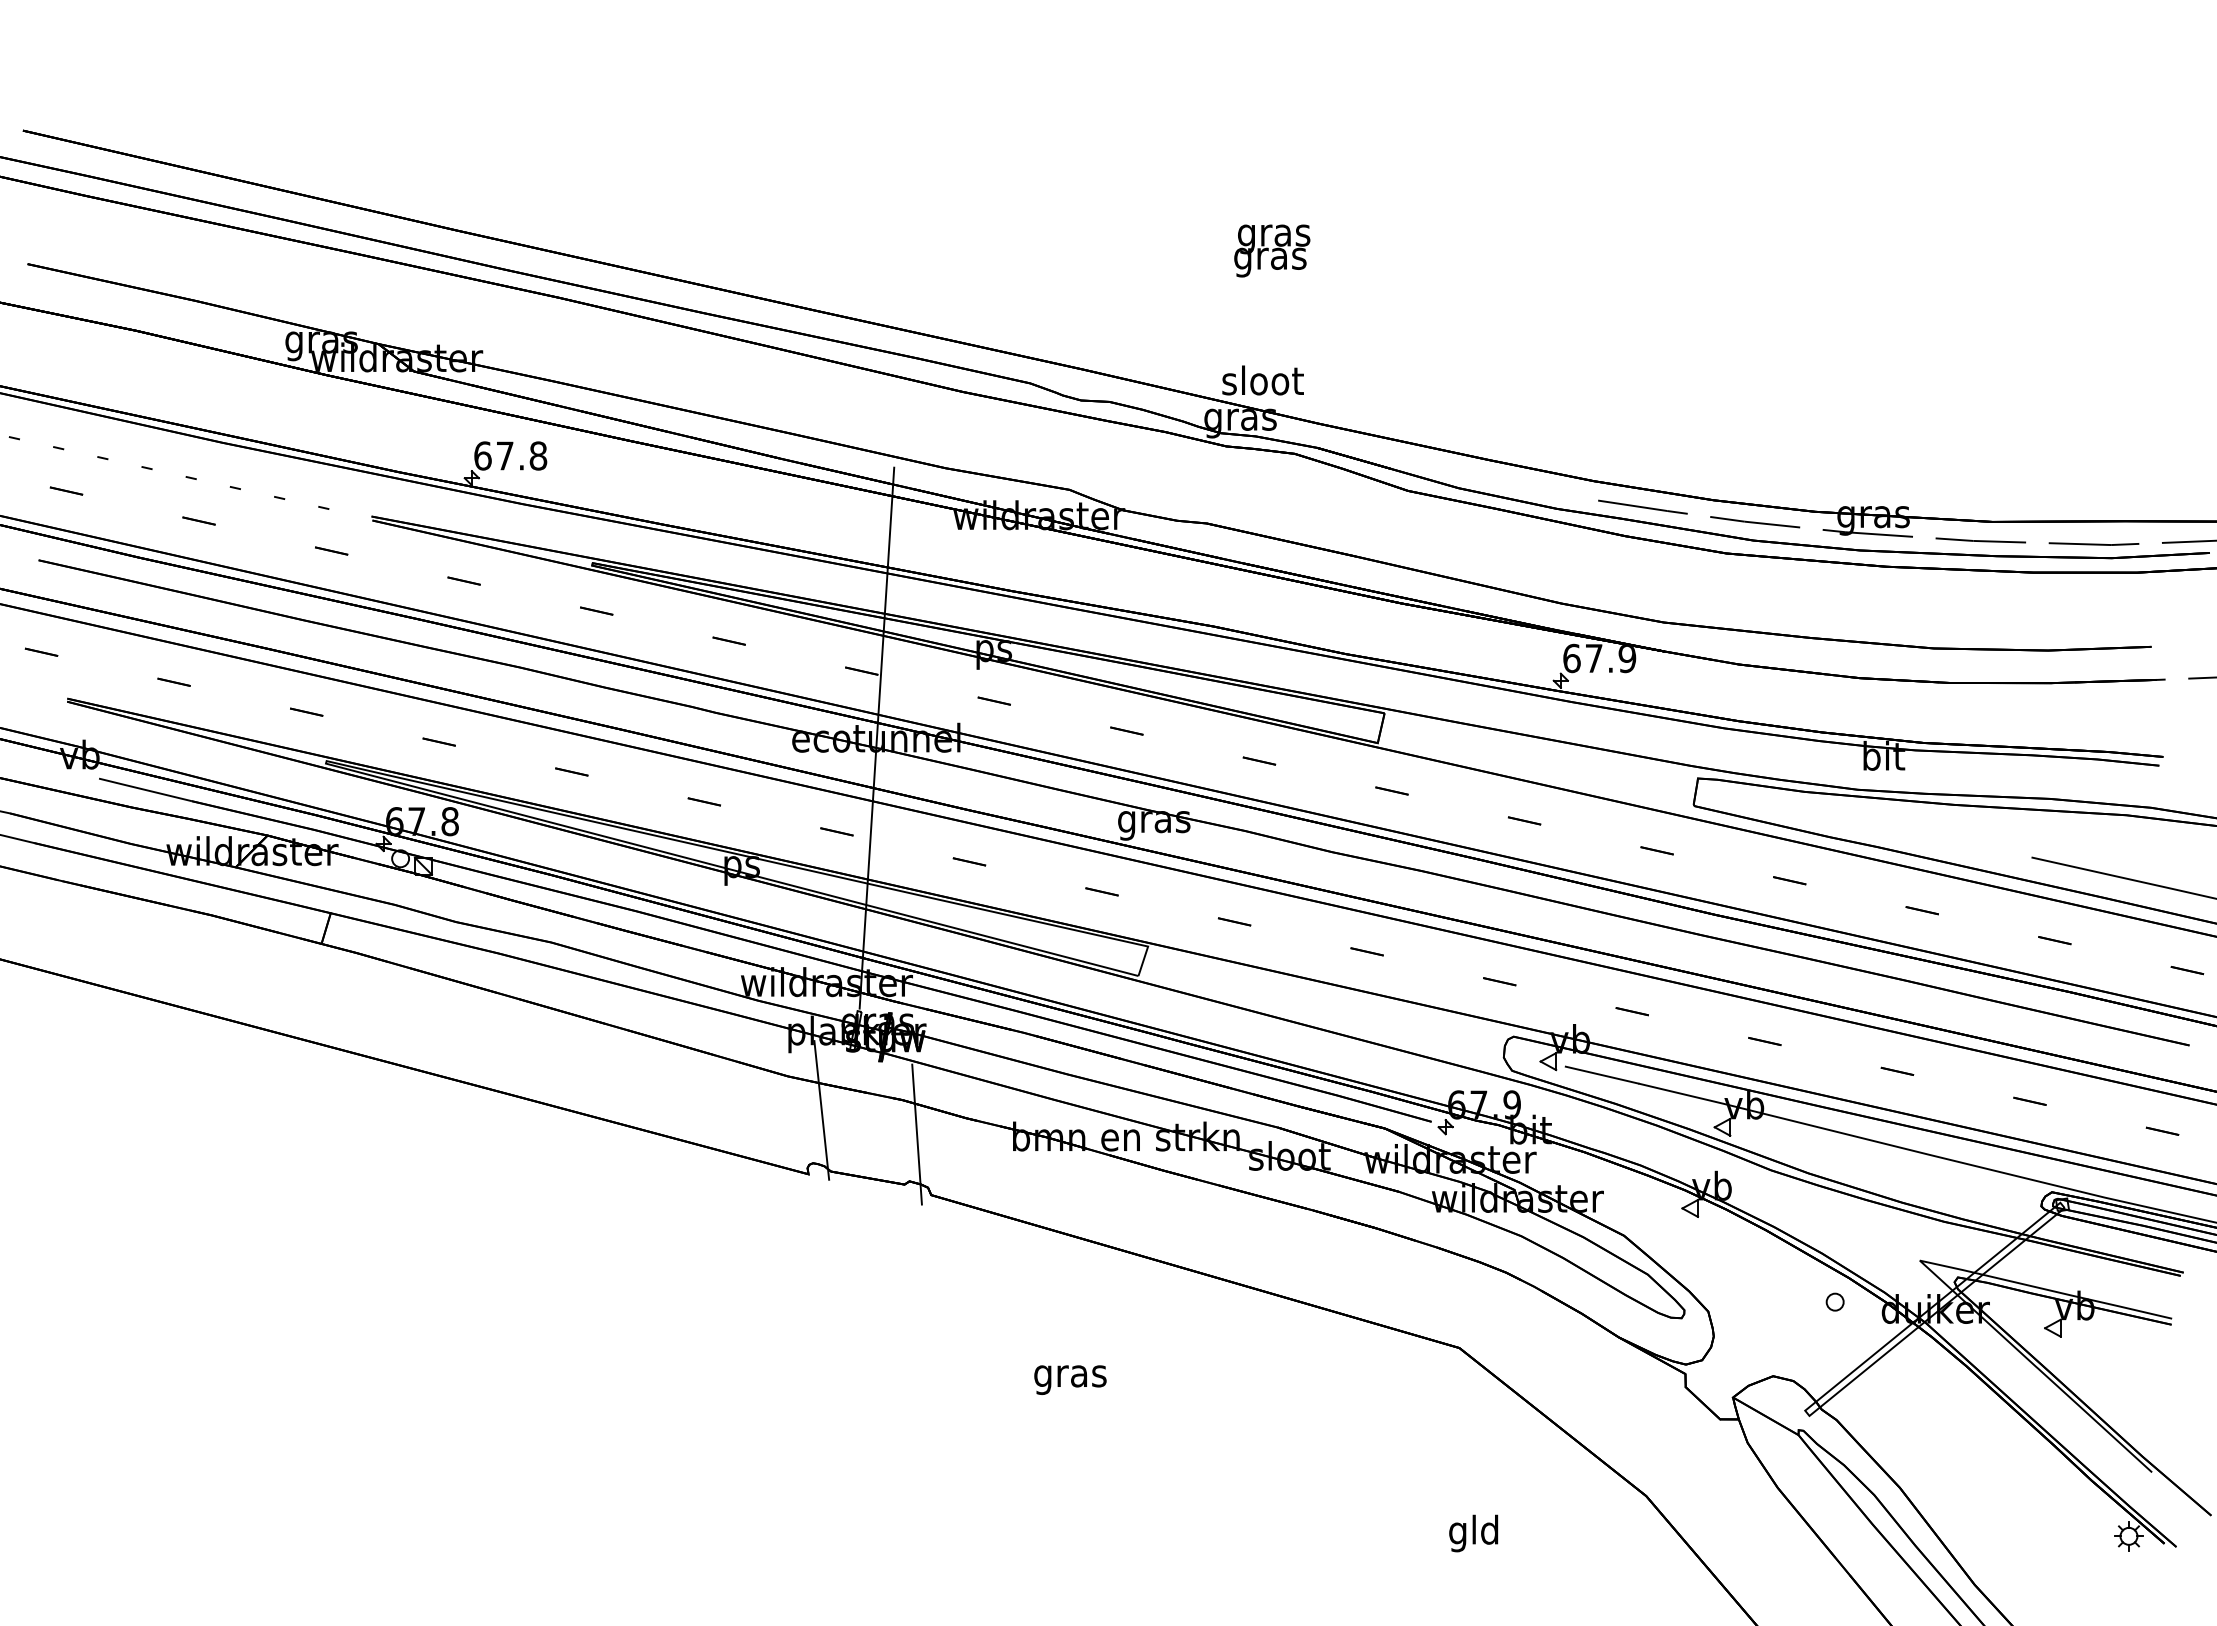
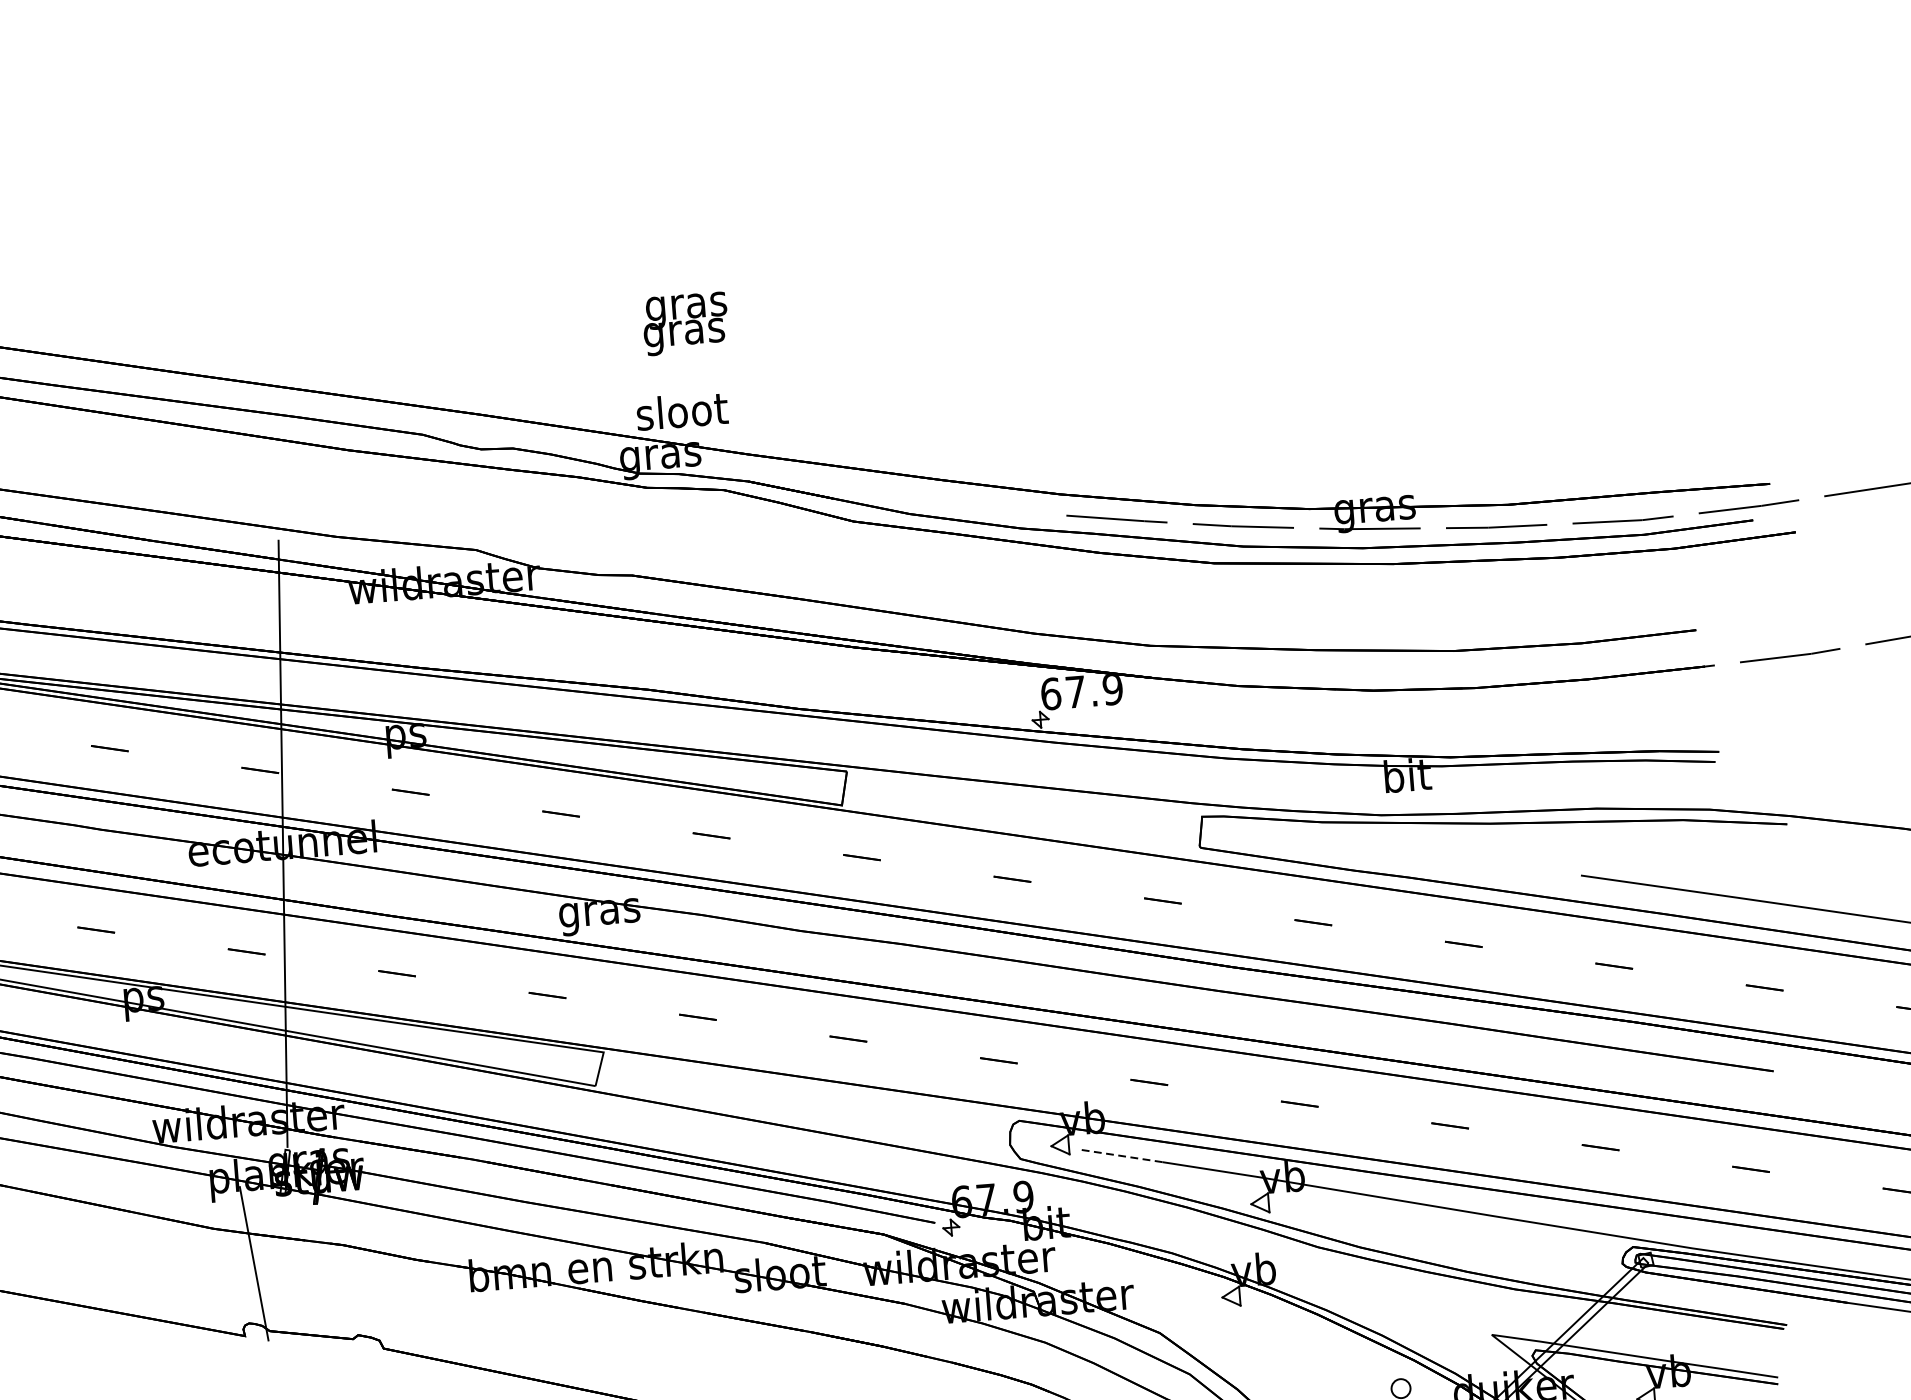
text: (1272, 250) -> (685, 323), moved
line: (1601, 1075) -> (1120, 1156), solid -> dashed
line: (916, 1134) -> (361, 1282), removed

